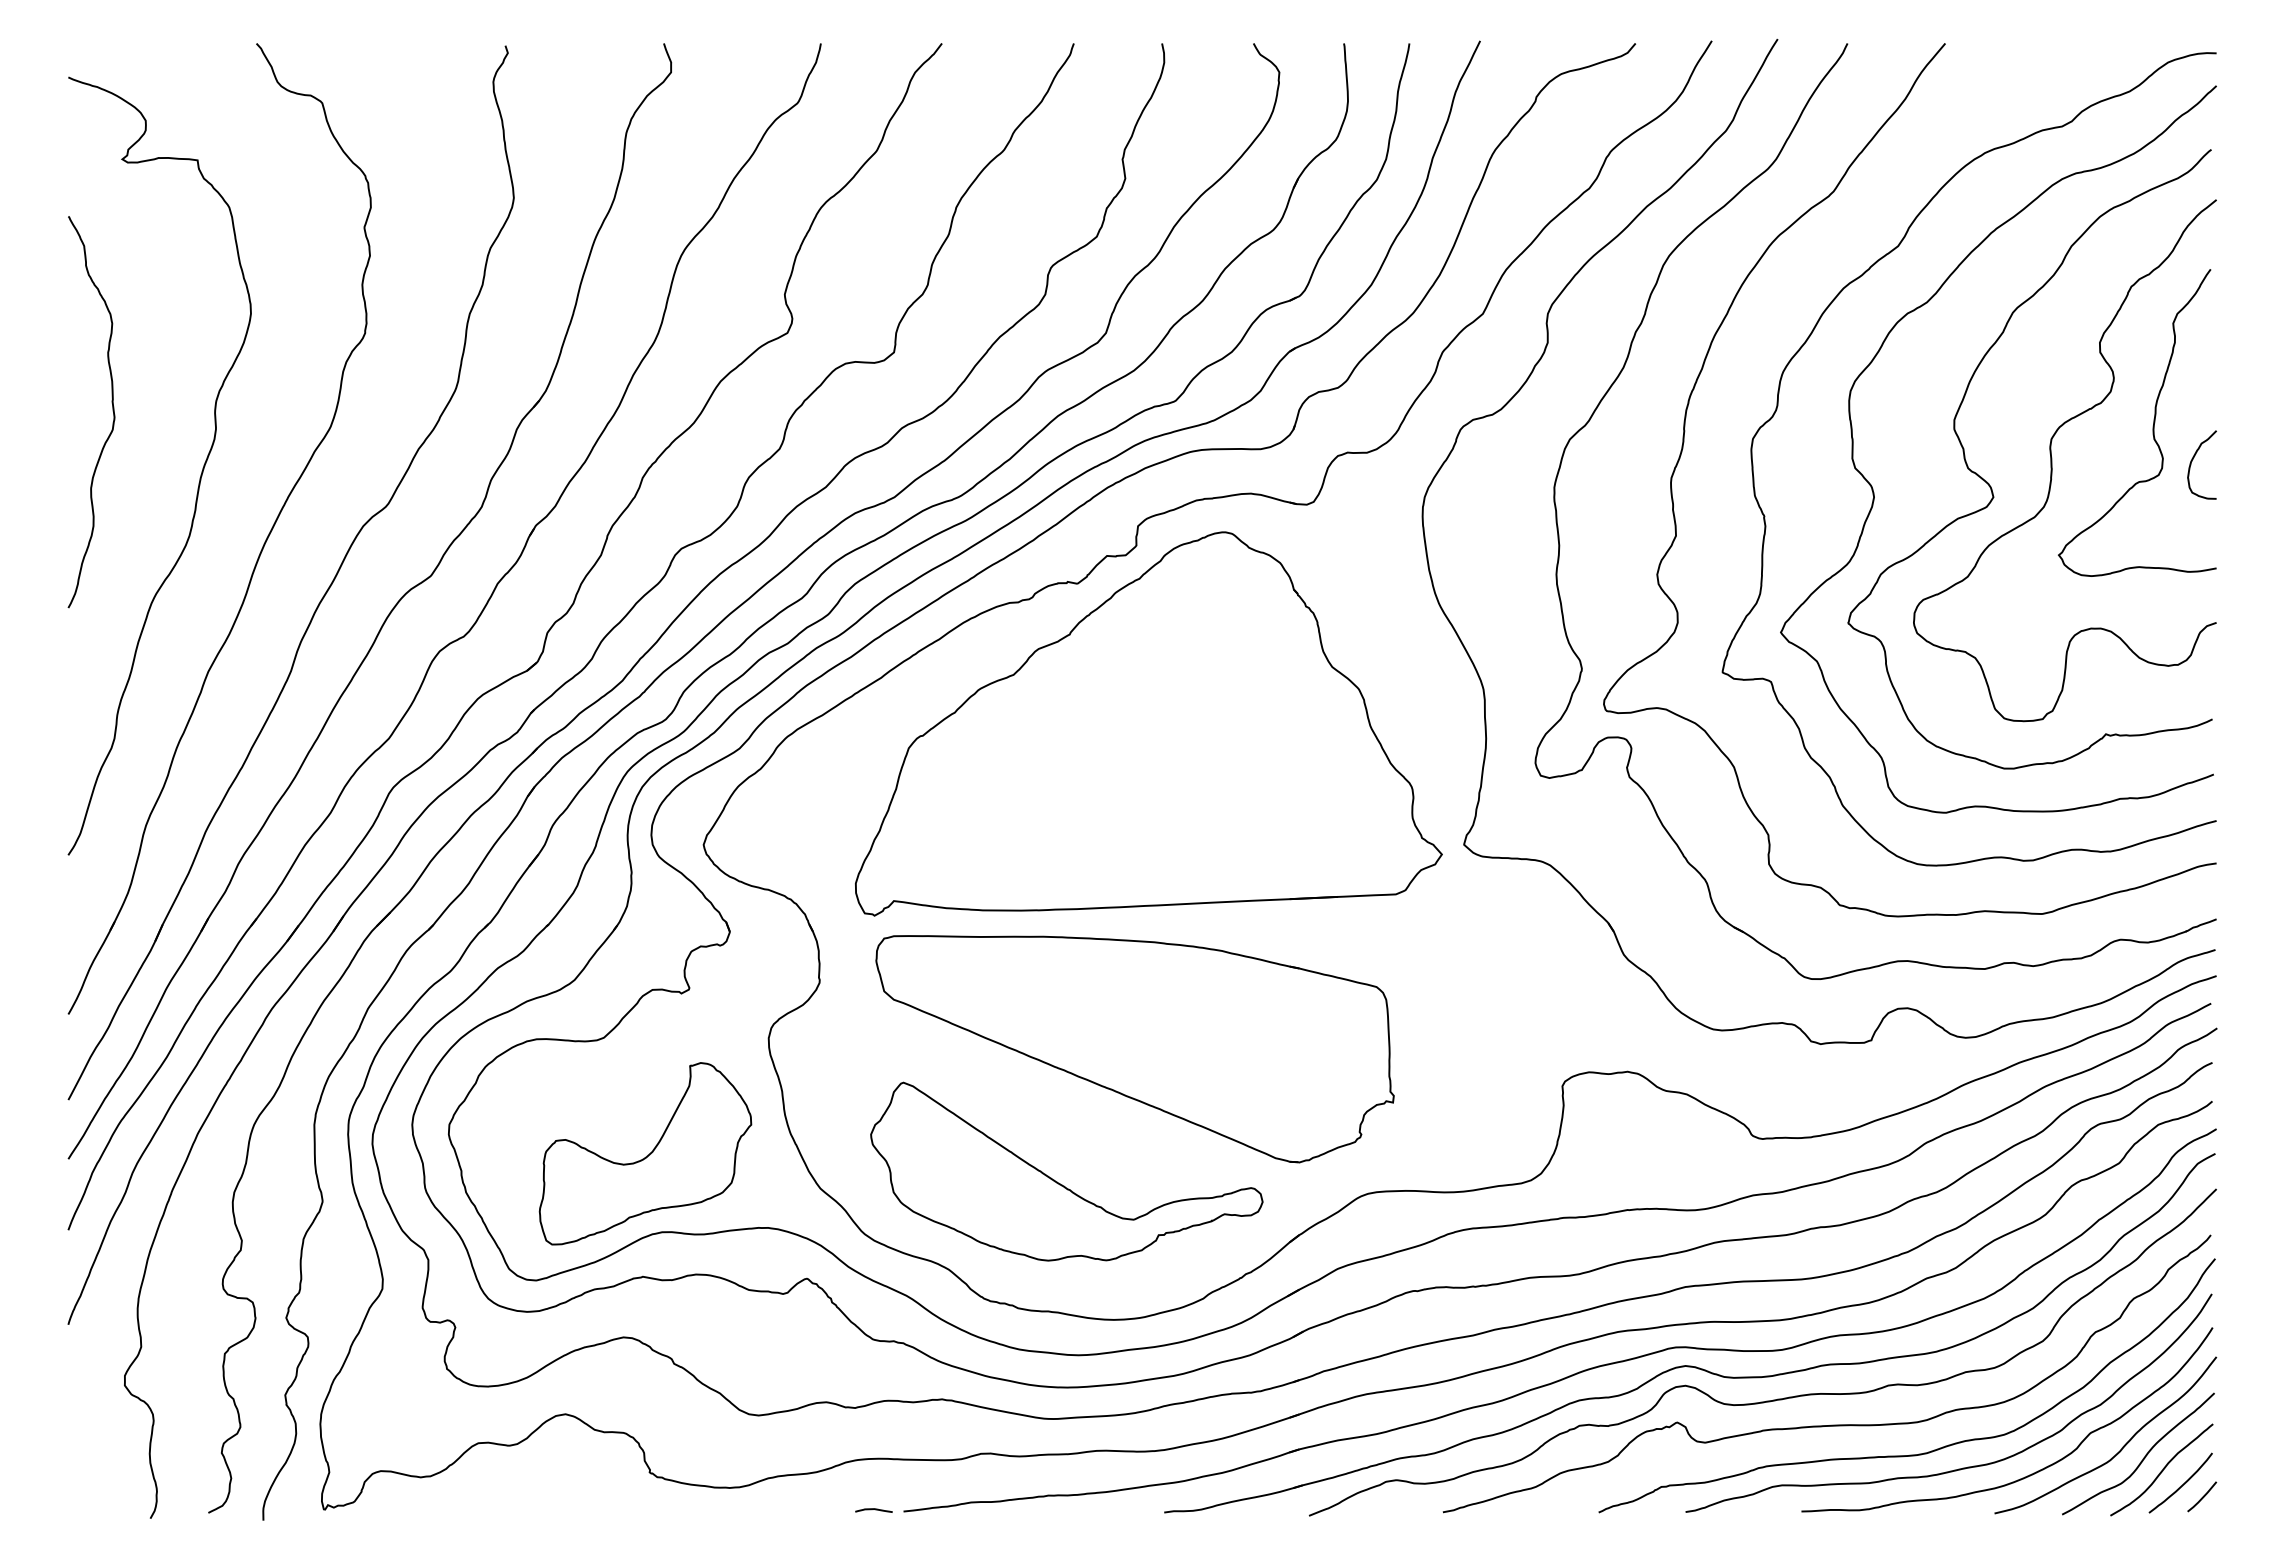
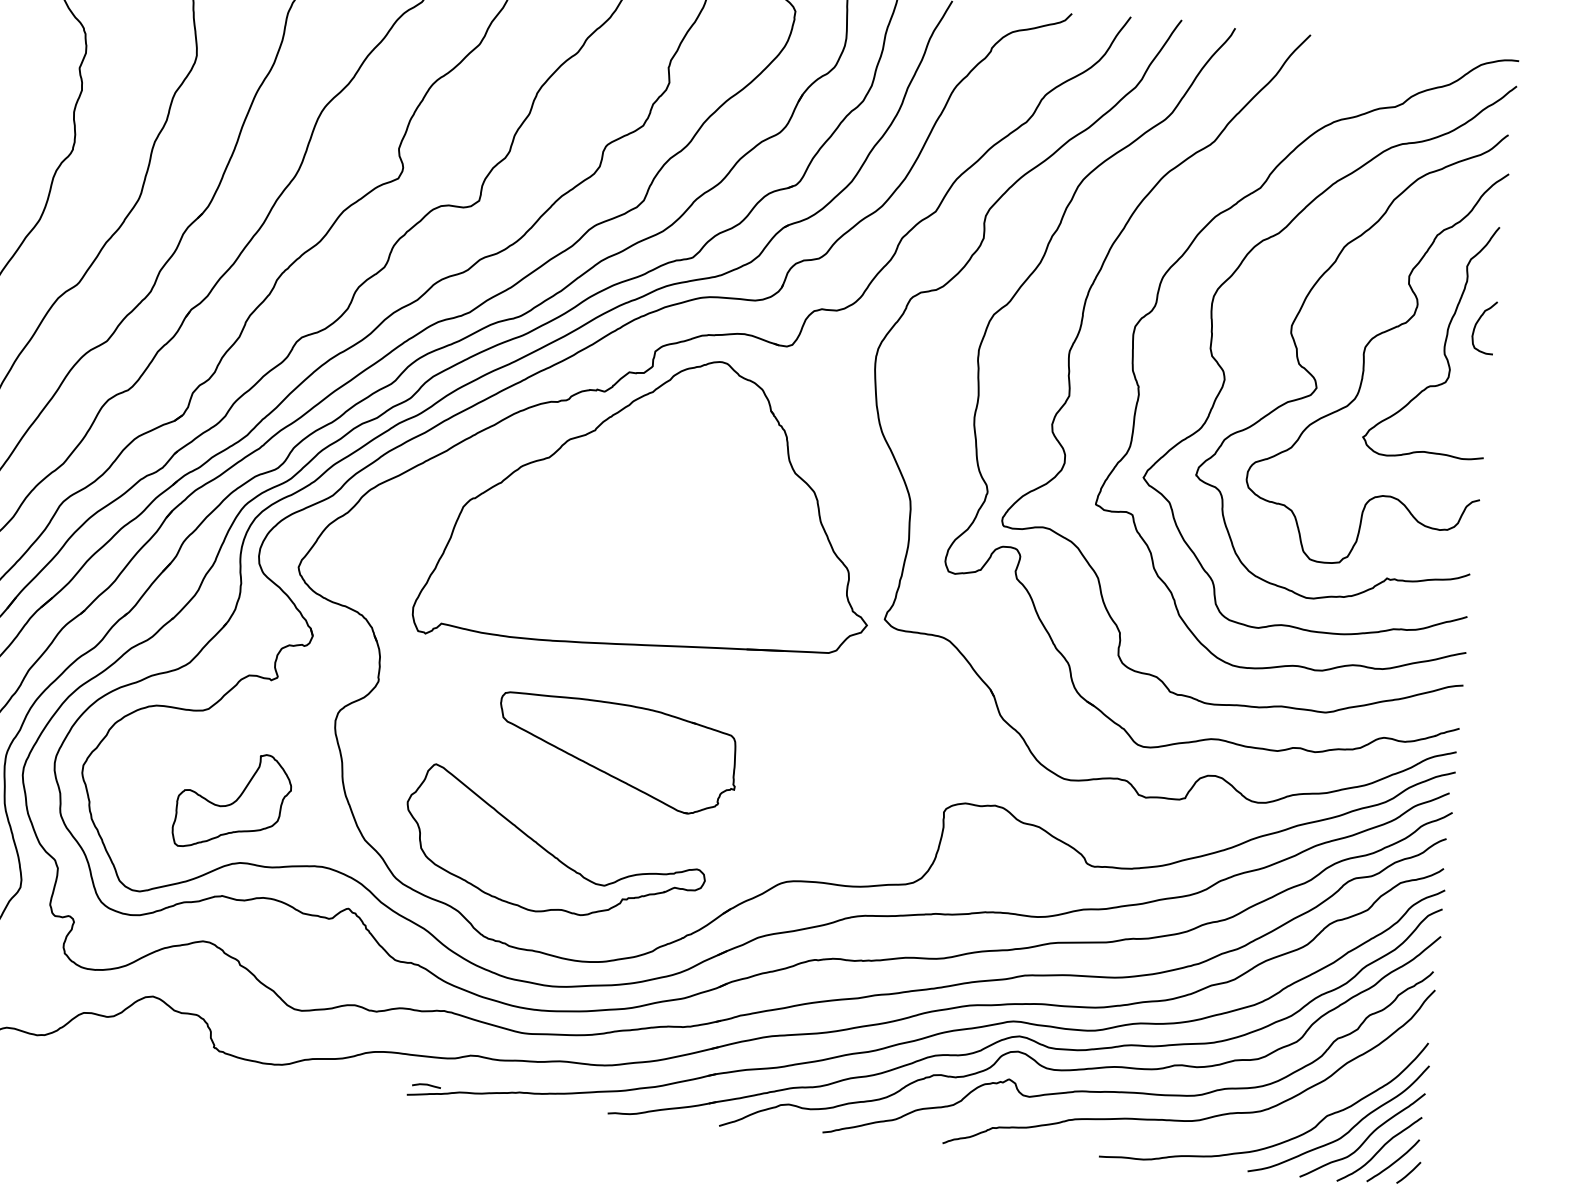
curve: (2193, 459) -> (1477, 322), moved
part: (1134, 1049) -> (616, 754), size x0.6
part: (645, 1153) -> (232, 801), size x0.7
curve: (1962, 1467) -> (1226, 1133), removed
curve: (873, 1509) -> (426, 1084), moved

